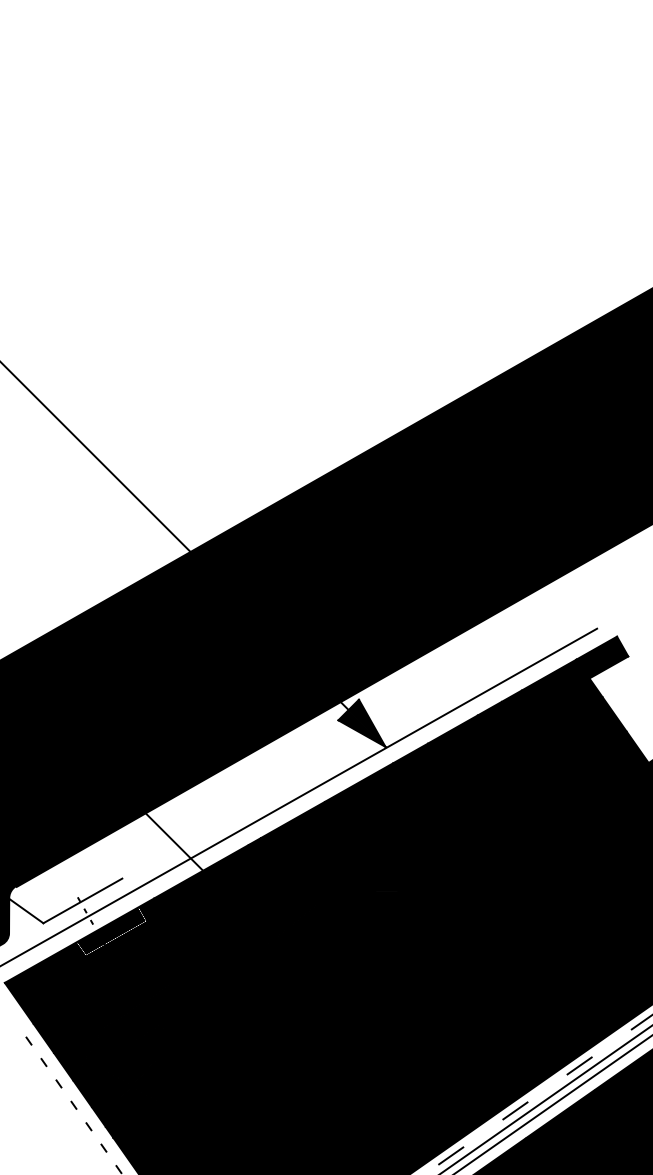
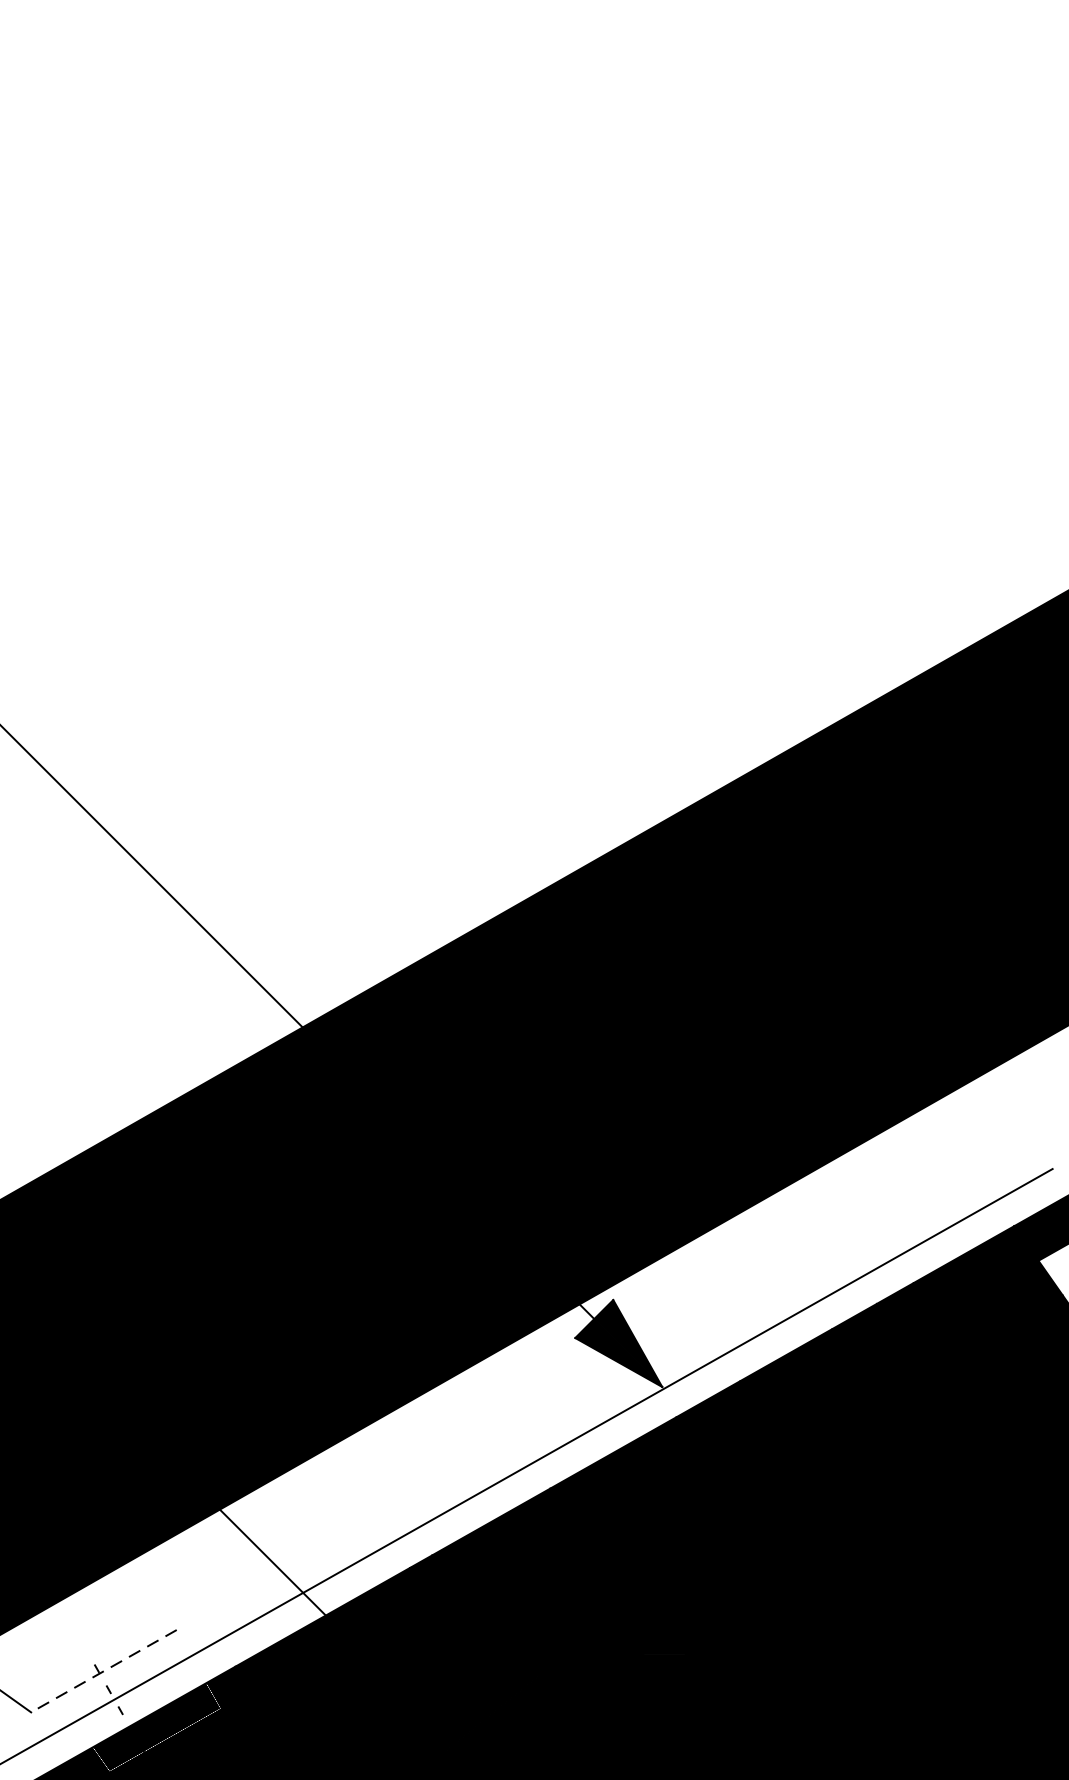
line: (82, 901) -> (103, 1672), solid -> dashed

